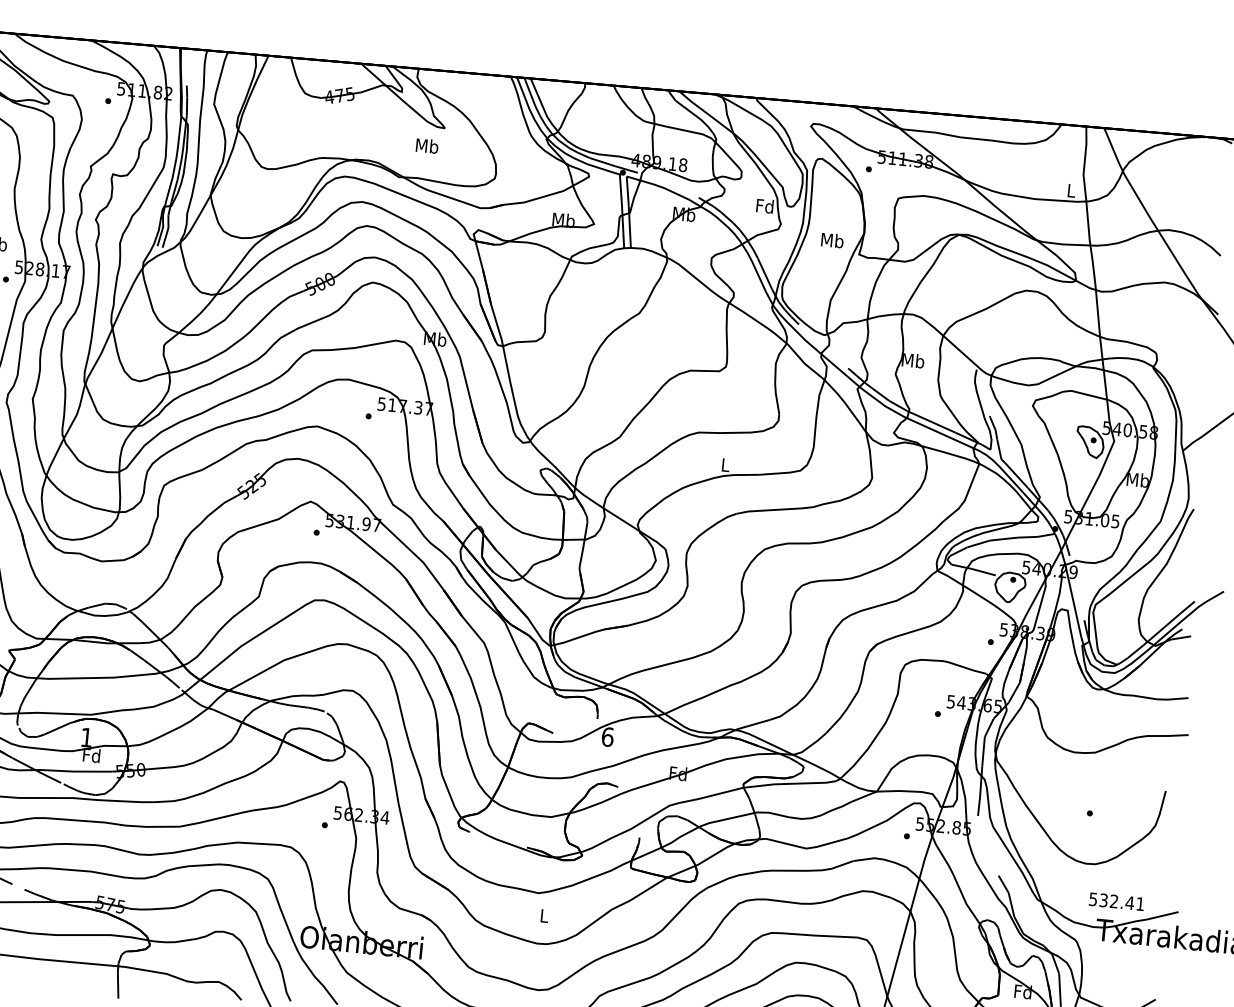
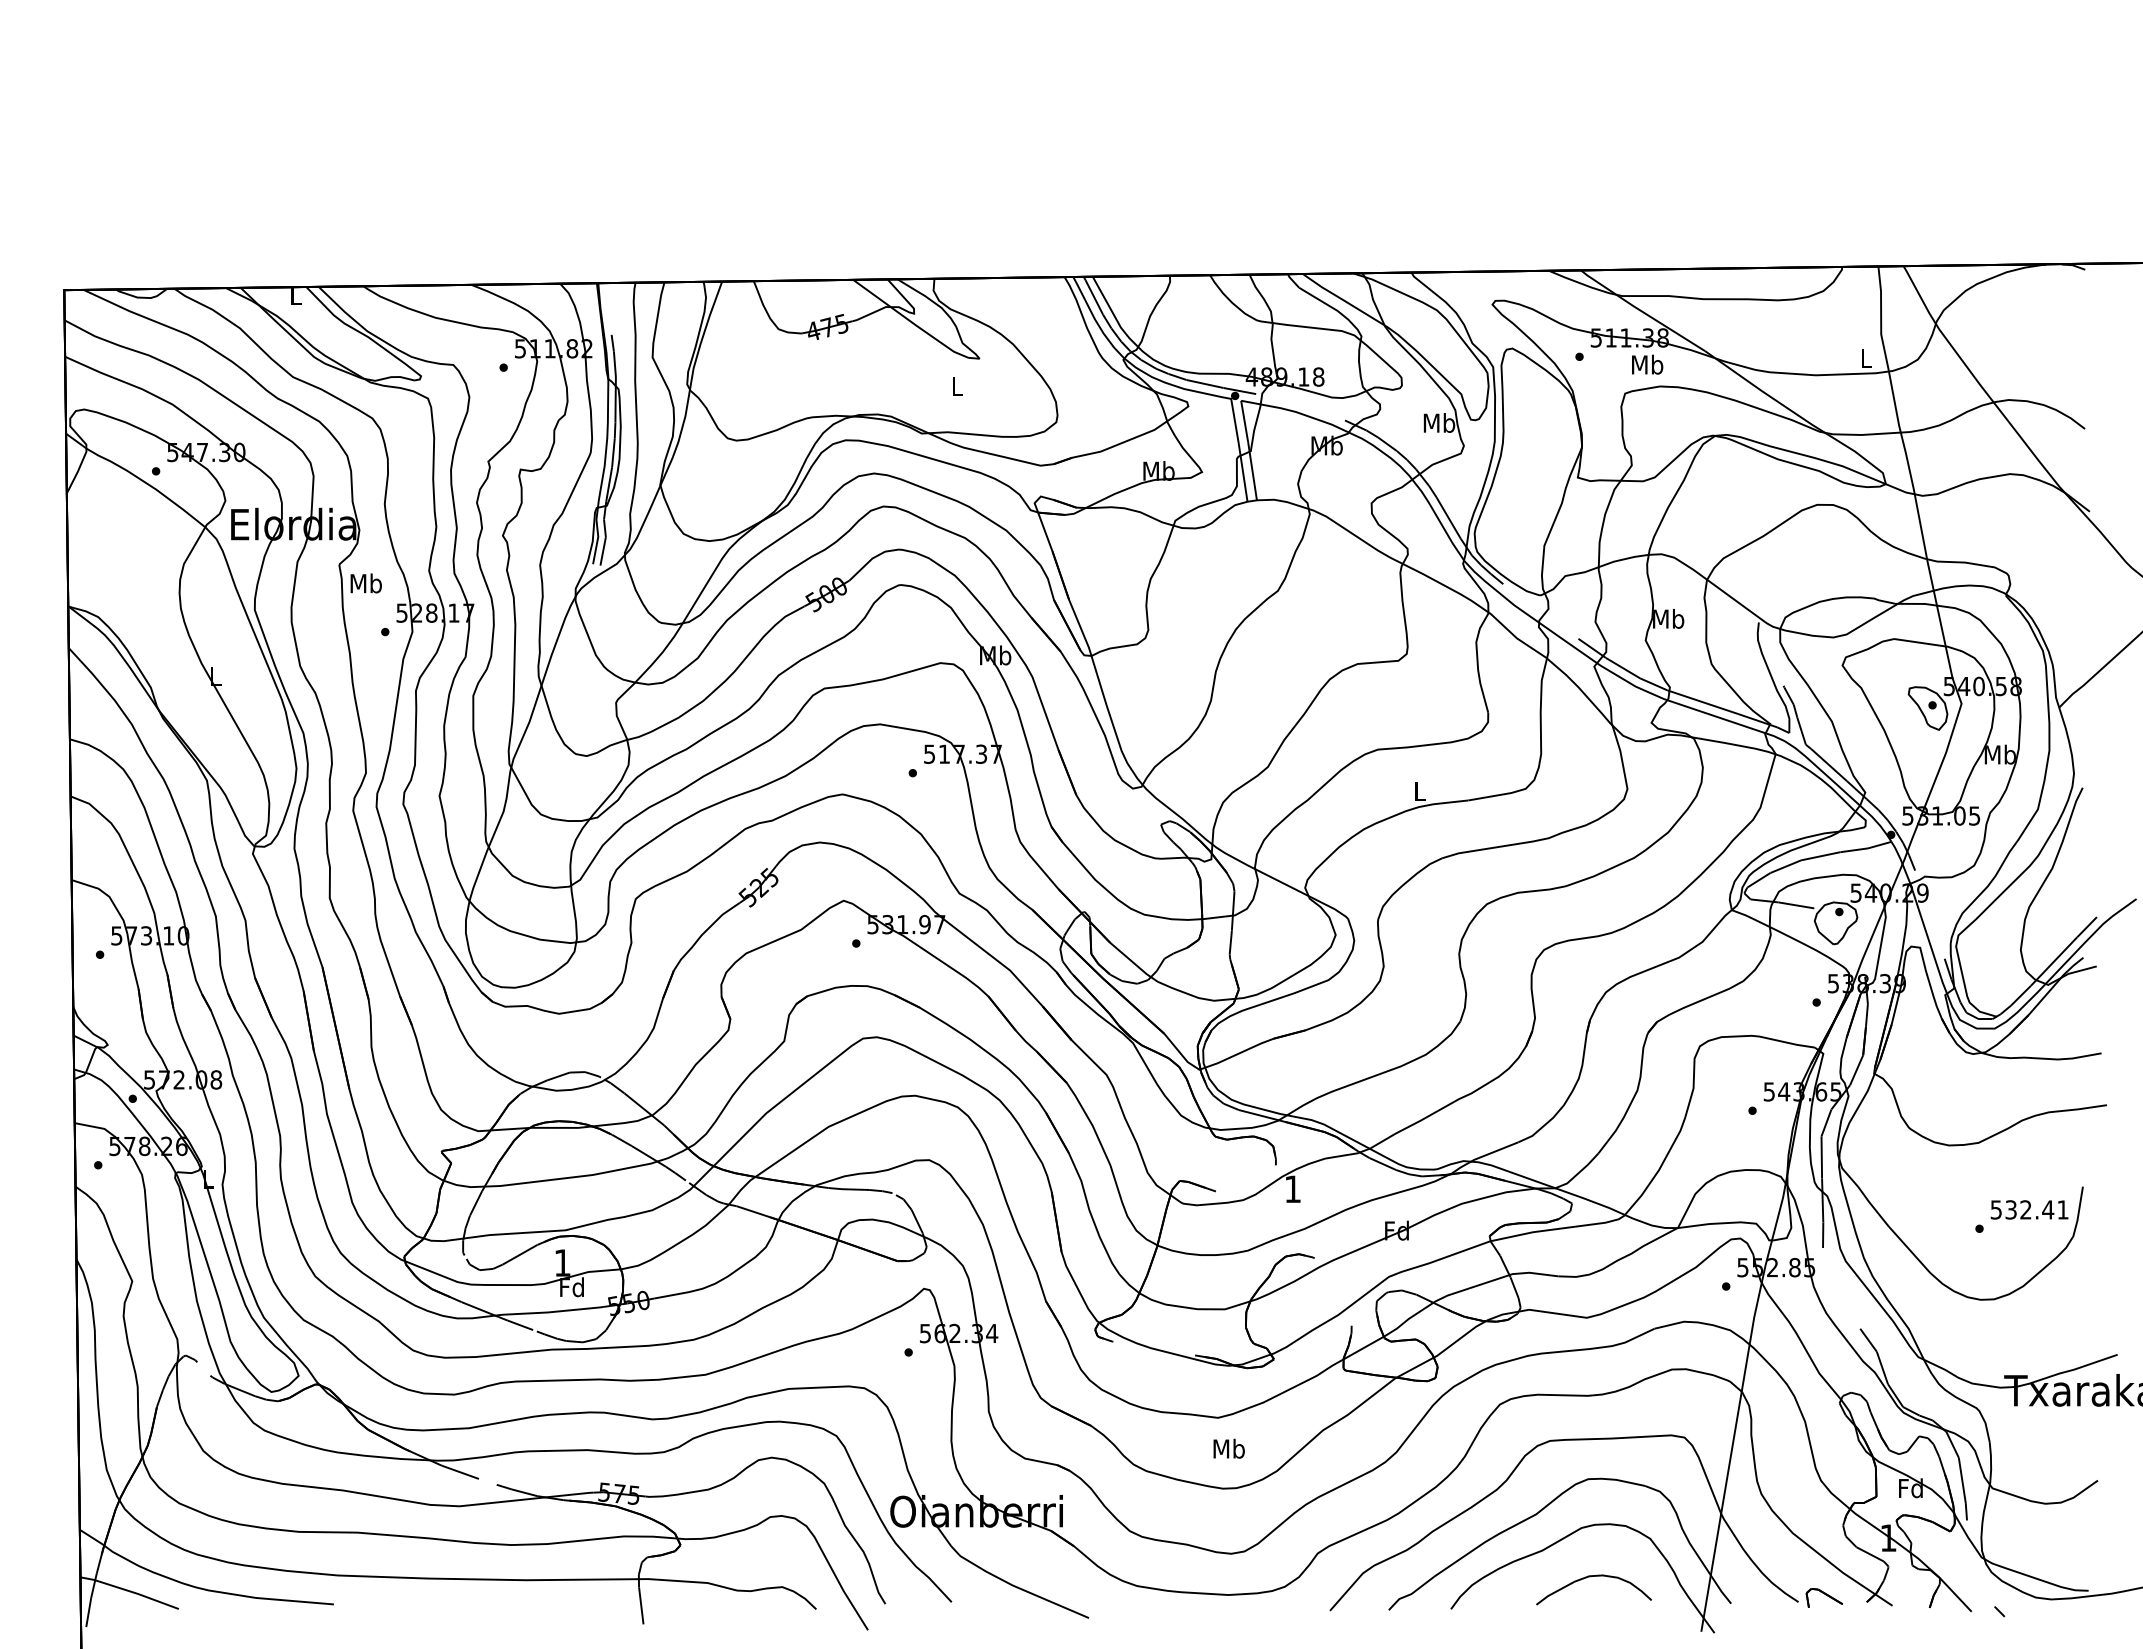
text: (426, 145) -> (956, 385), Mb -> L
text: (765, 205) -> (1439, 422), Fd -> Mb
text: (832, 240) -> (1647, 364), moved
text: (607, 737) -> (1292, 1189), 6 -> 1
text: (1116, 901) -> (2029, 1209), moved
text: (543, 915) -> (1228, 1448), L -> Mb

